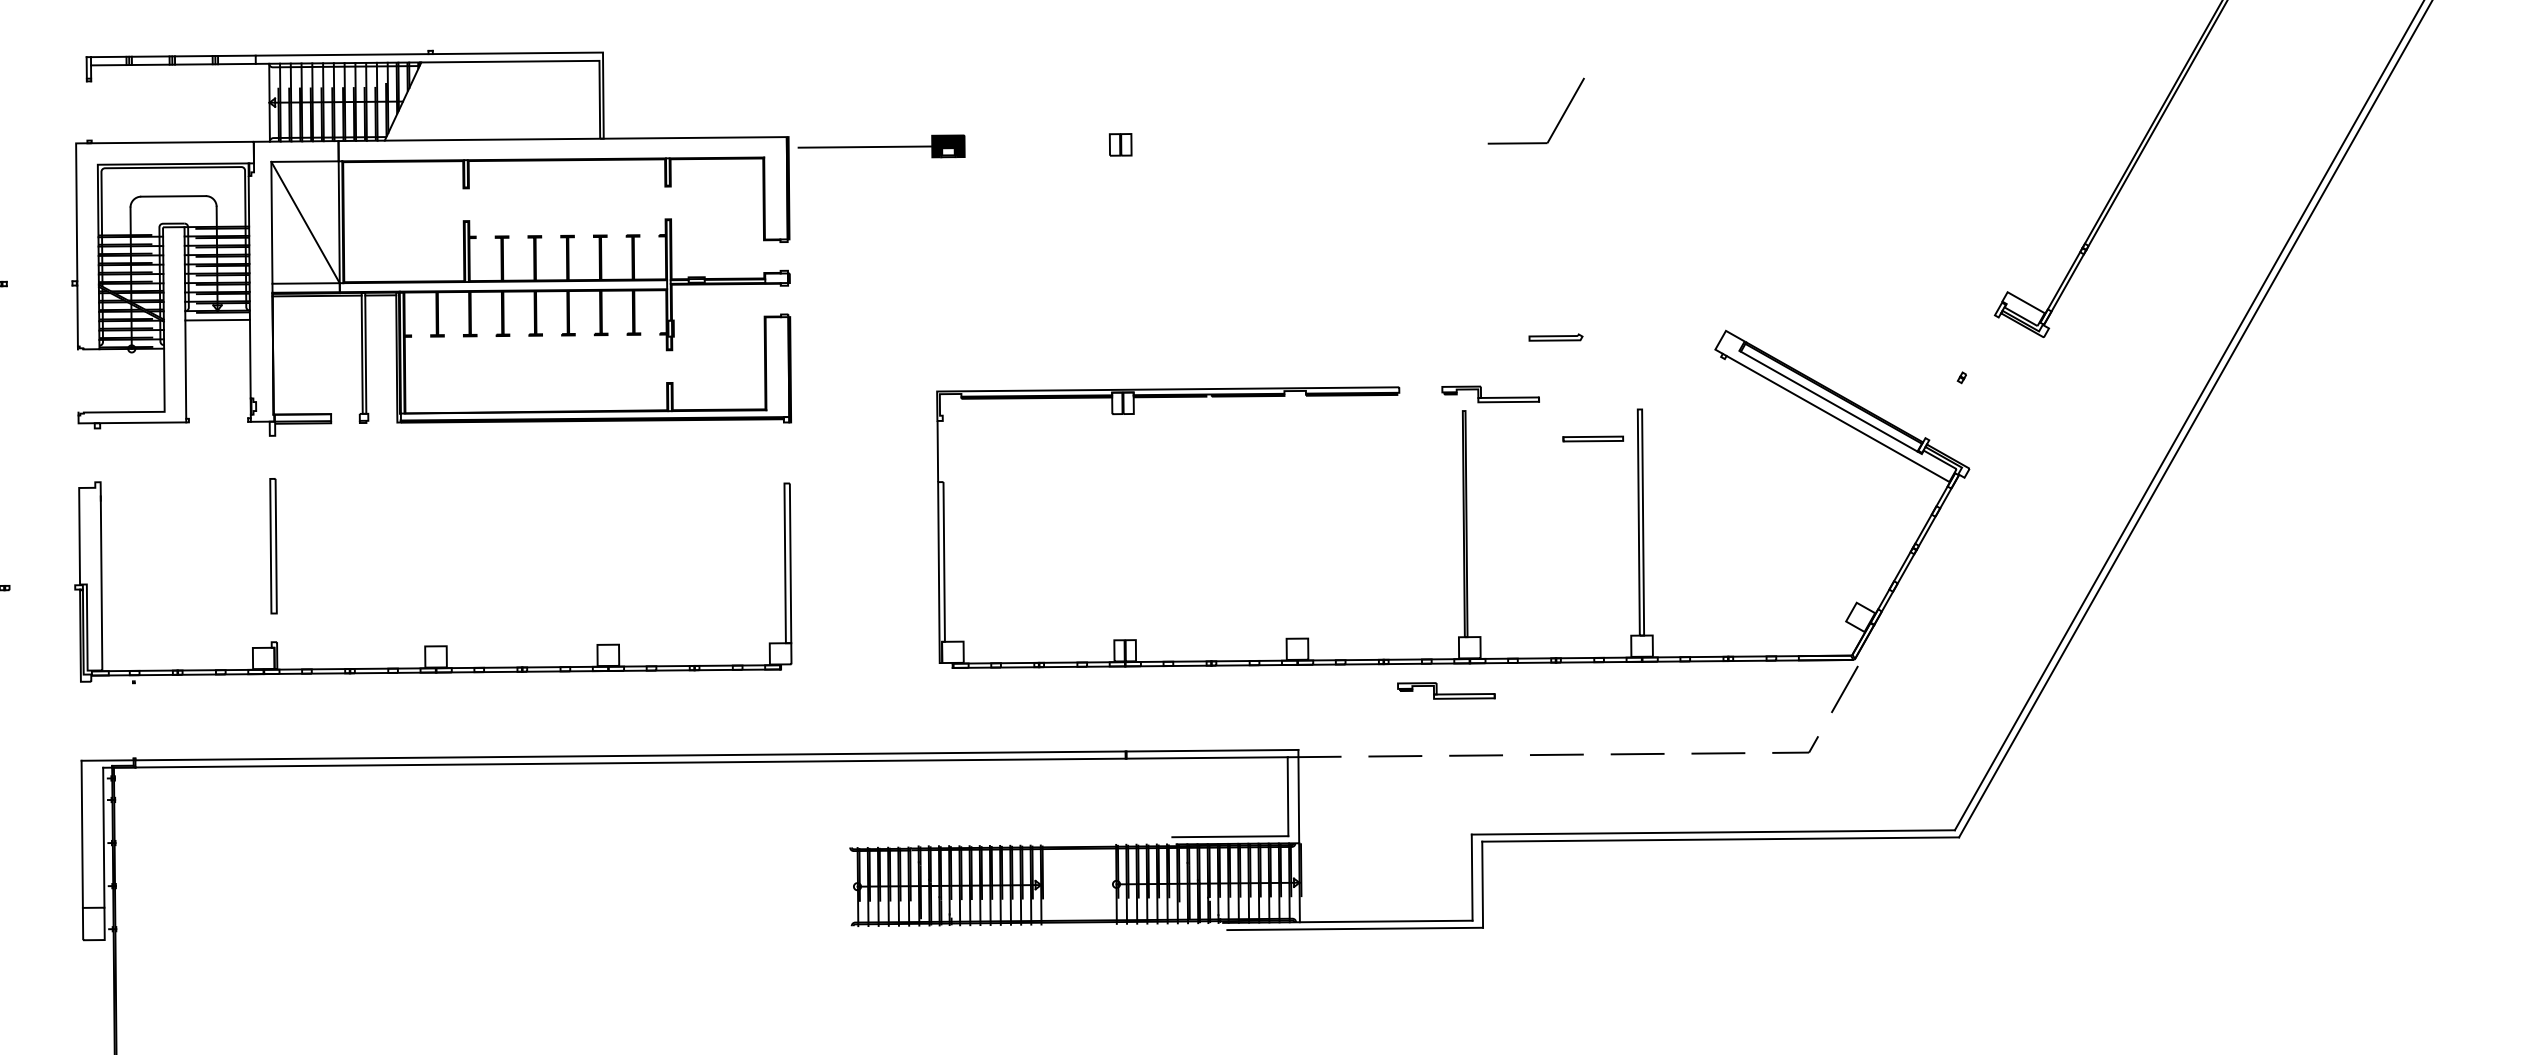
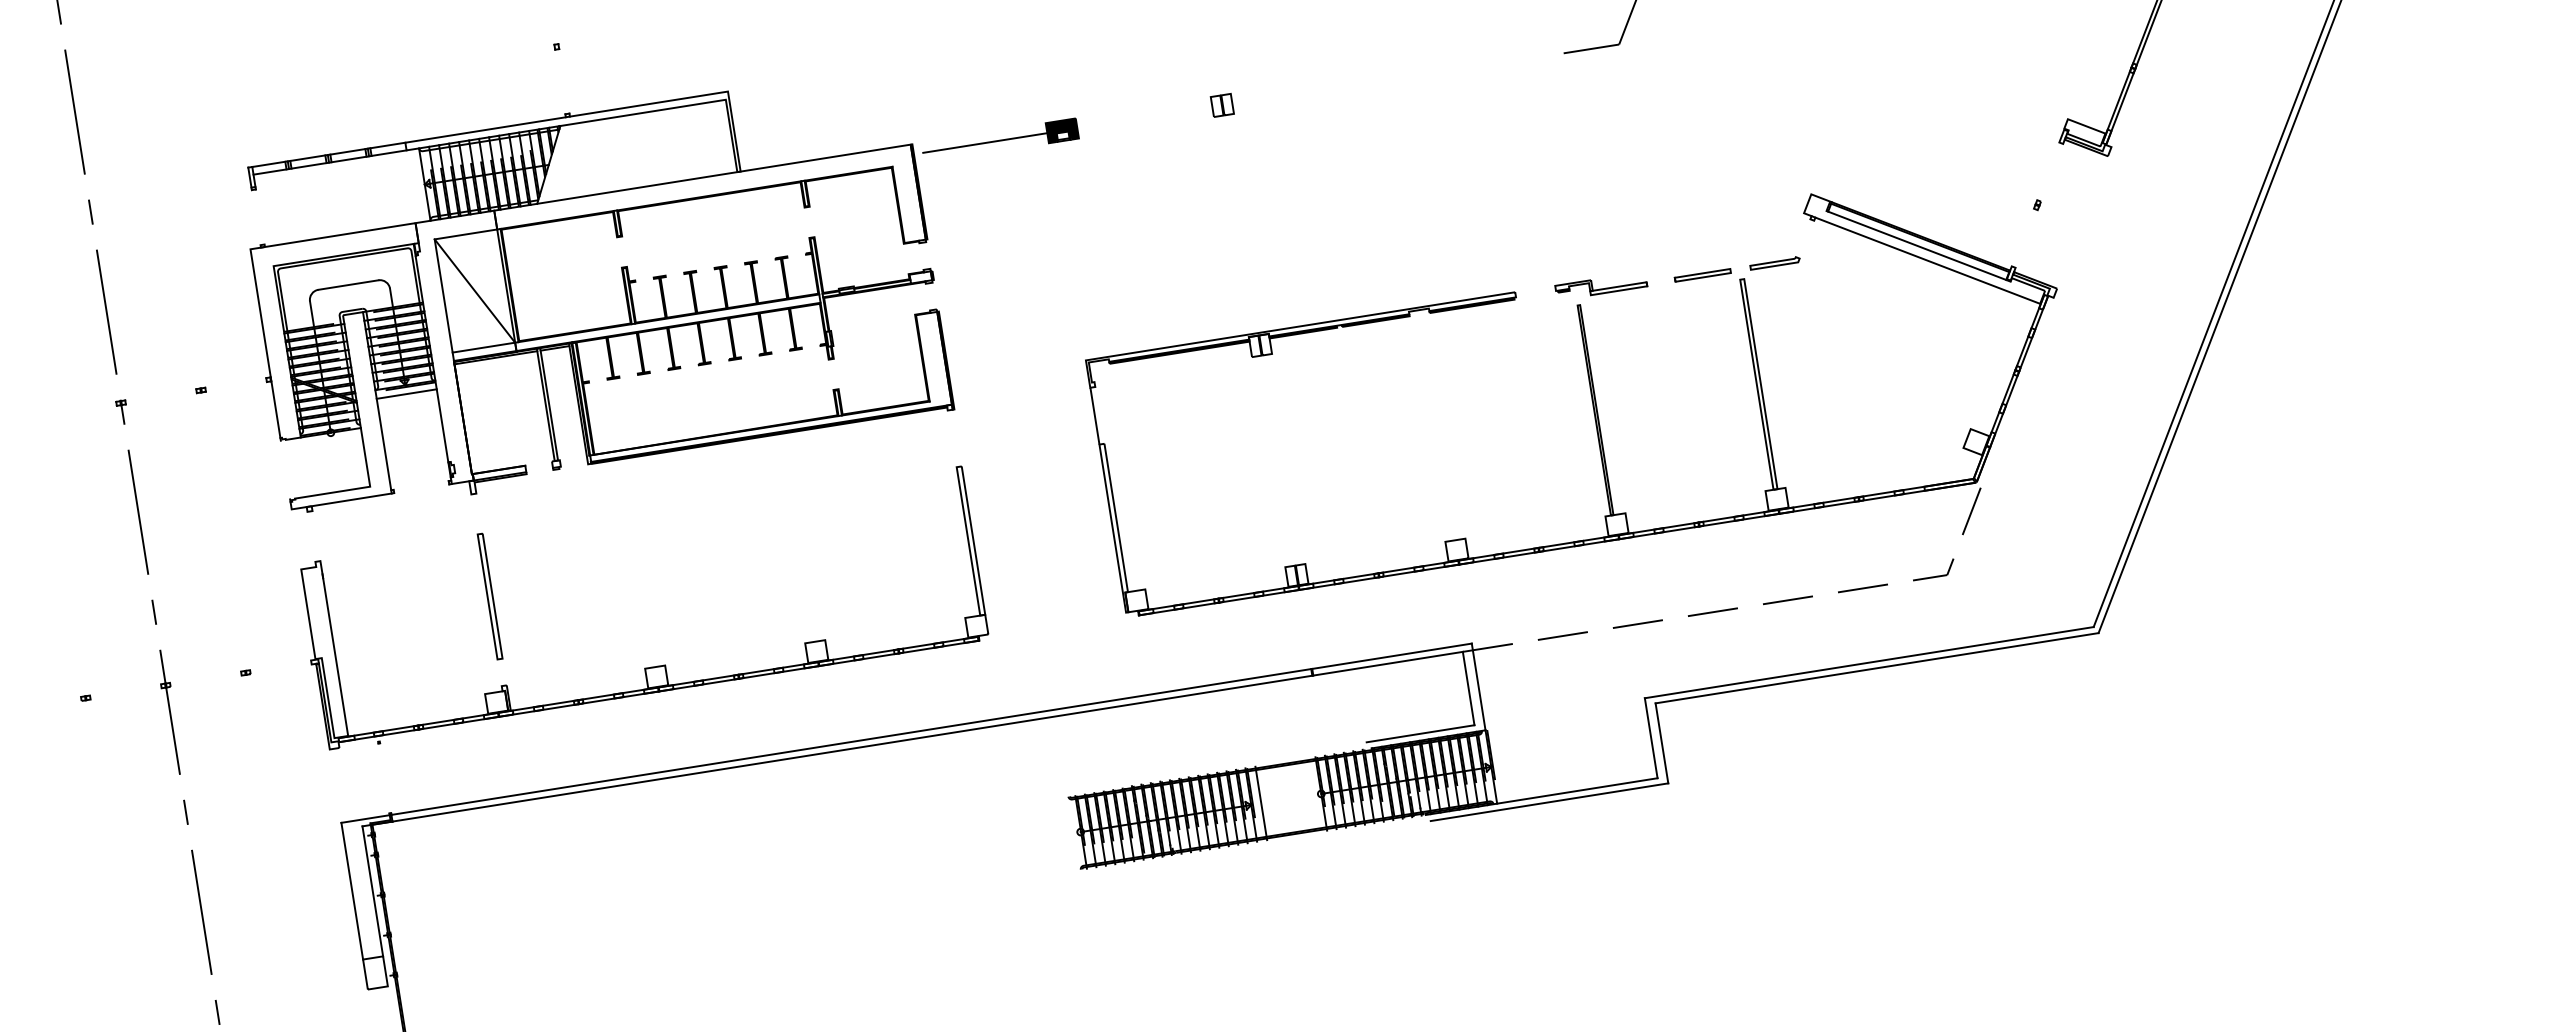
part: (1555, 337) -> (1774, 263), moved
part: (1592, 439) -> (1702, 275), moved
part: (1446, 692) -> (1601, 569), removed
line: (1052, 885) -> (1261, 803), added

